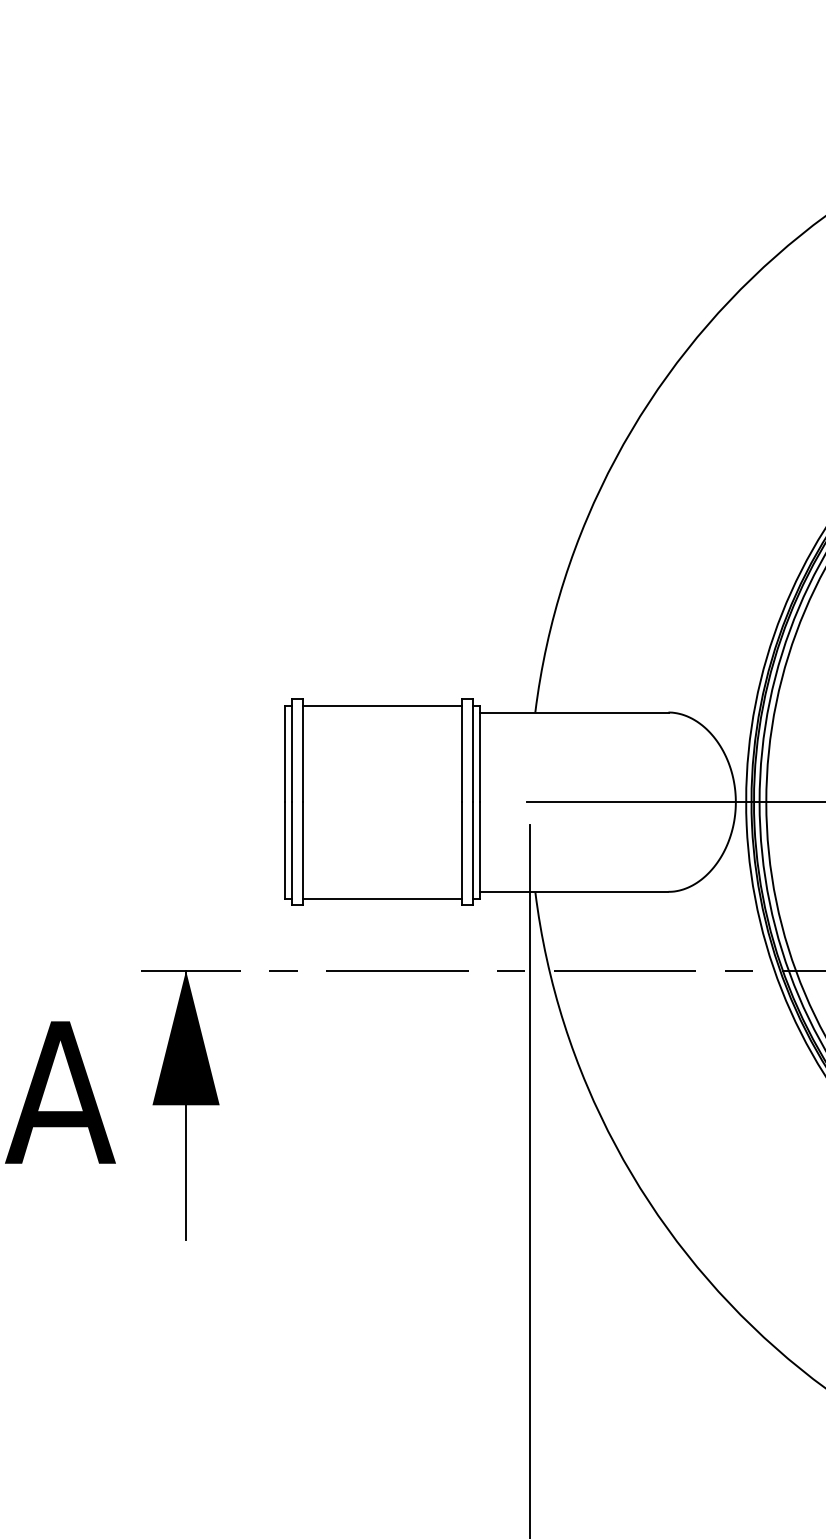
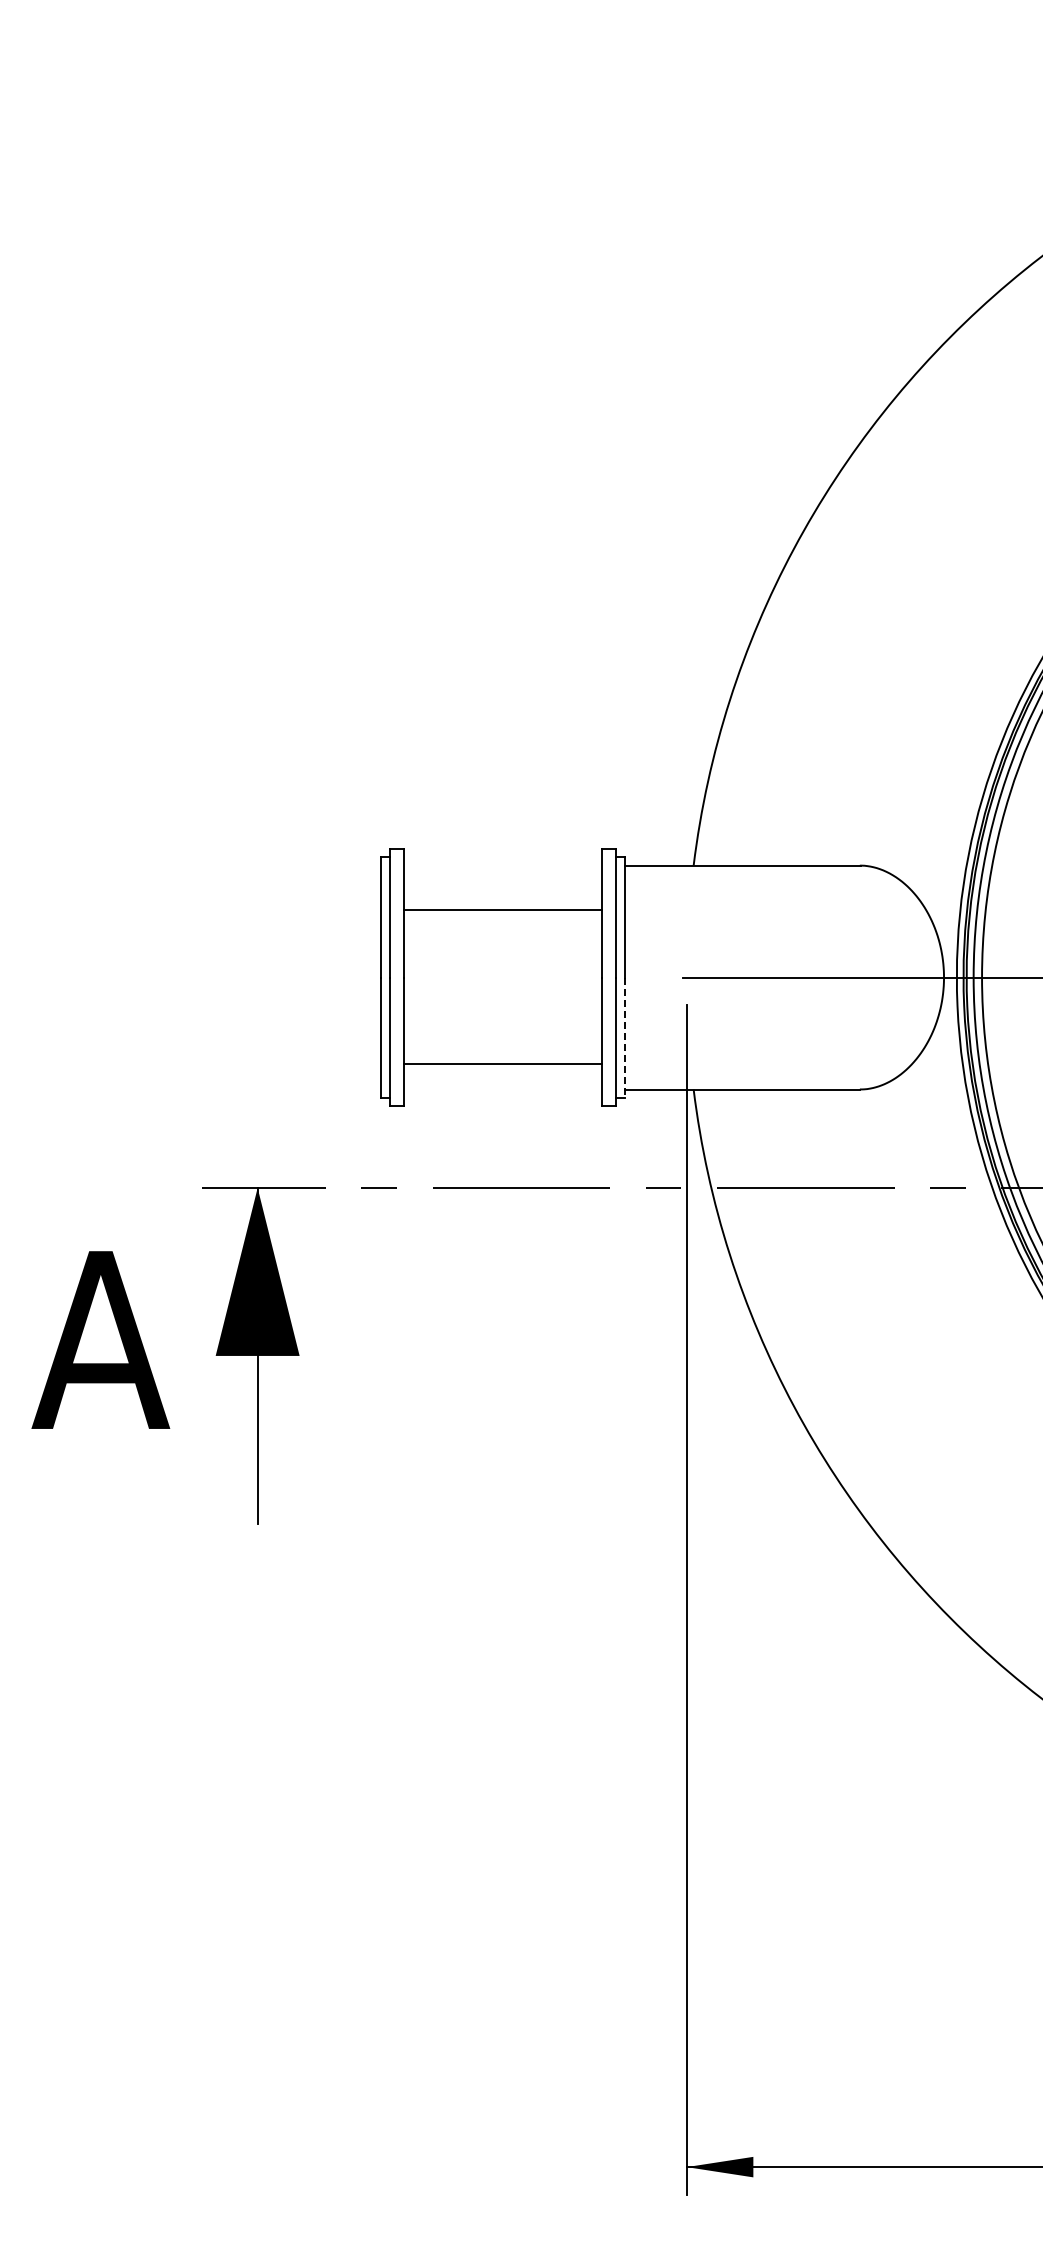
line: (382, 706) -> (502, 910), moved
line: (479, 851) -> (624, 1038), solid -> dashed
line: (382, 898) -> (502, 1063), moved

